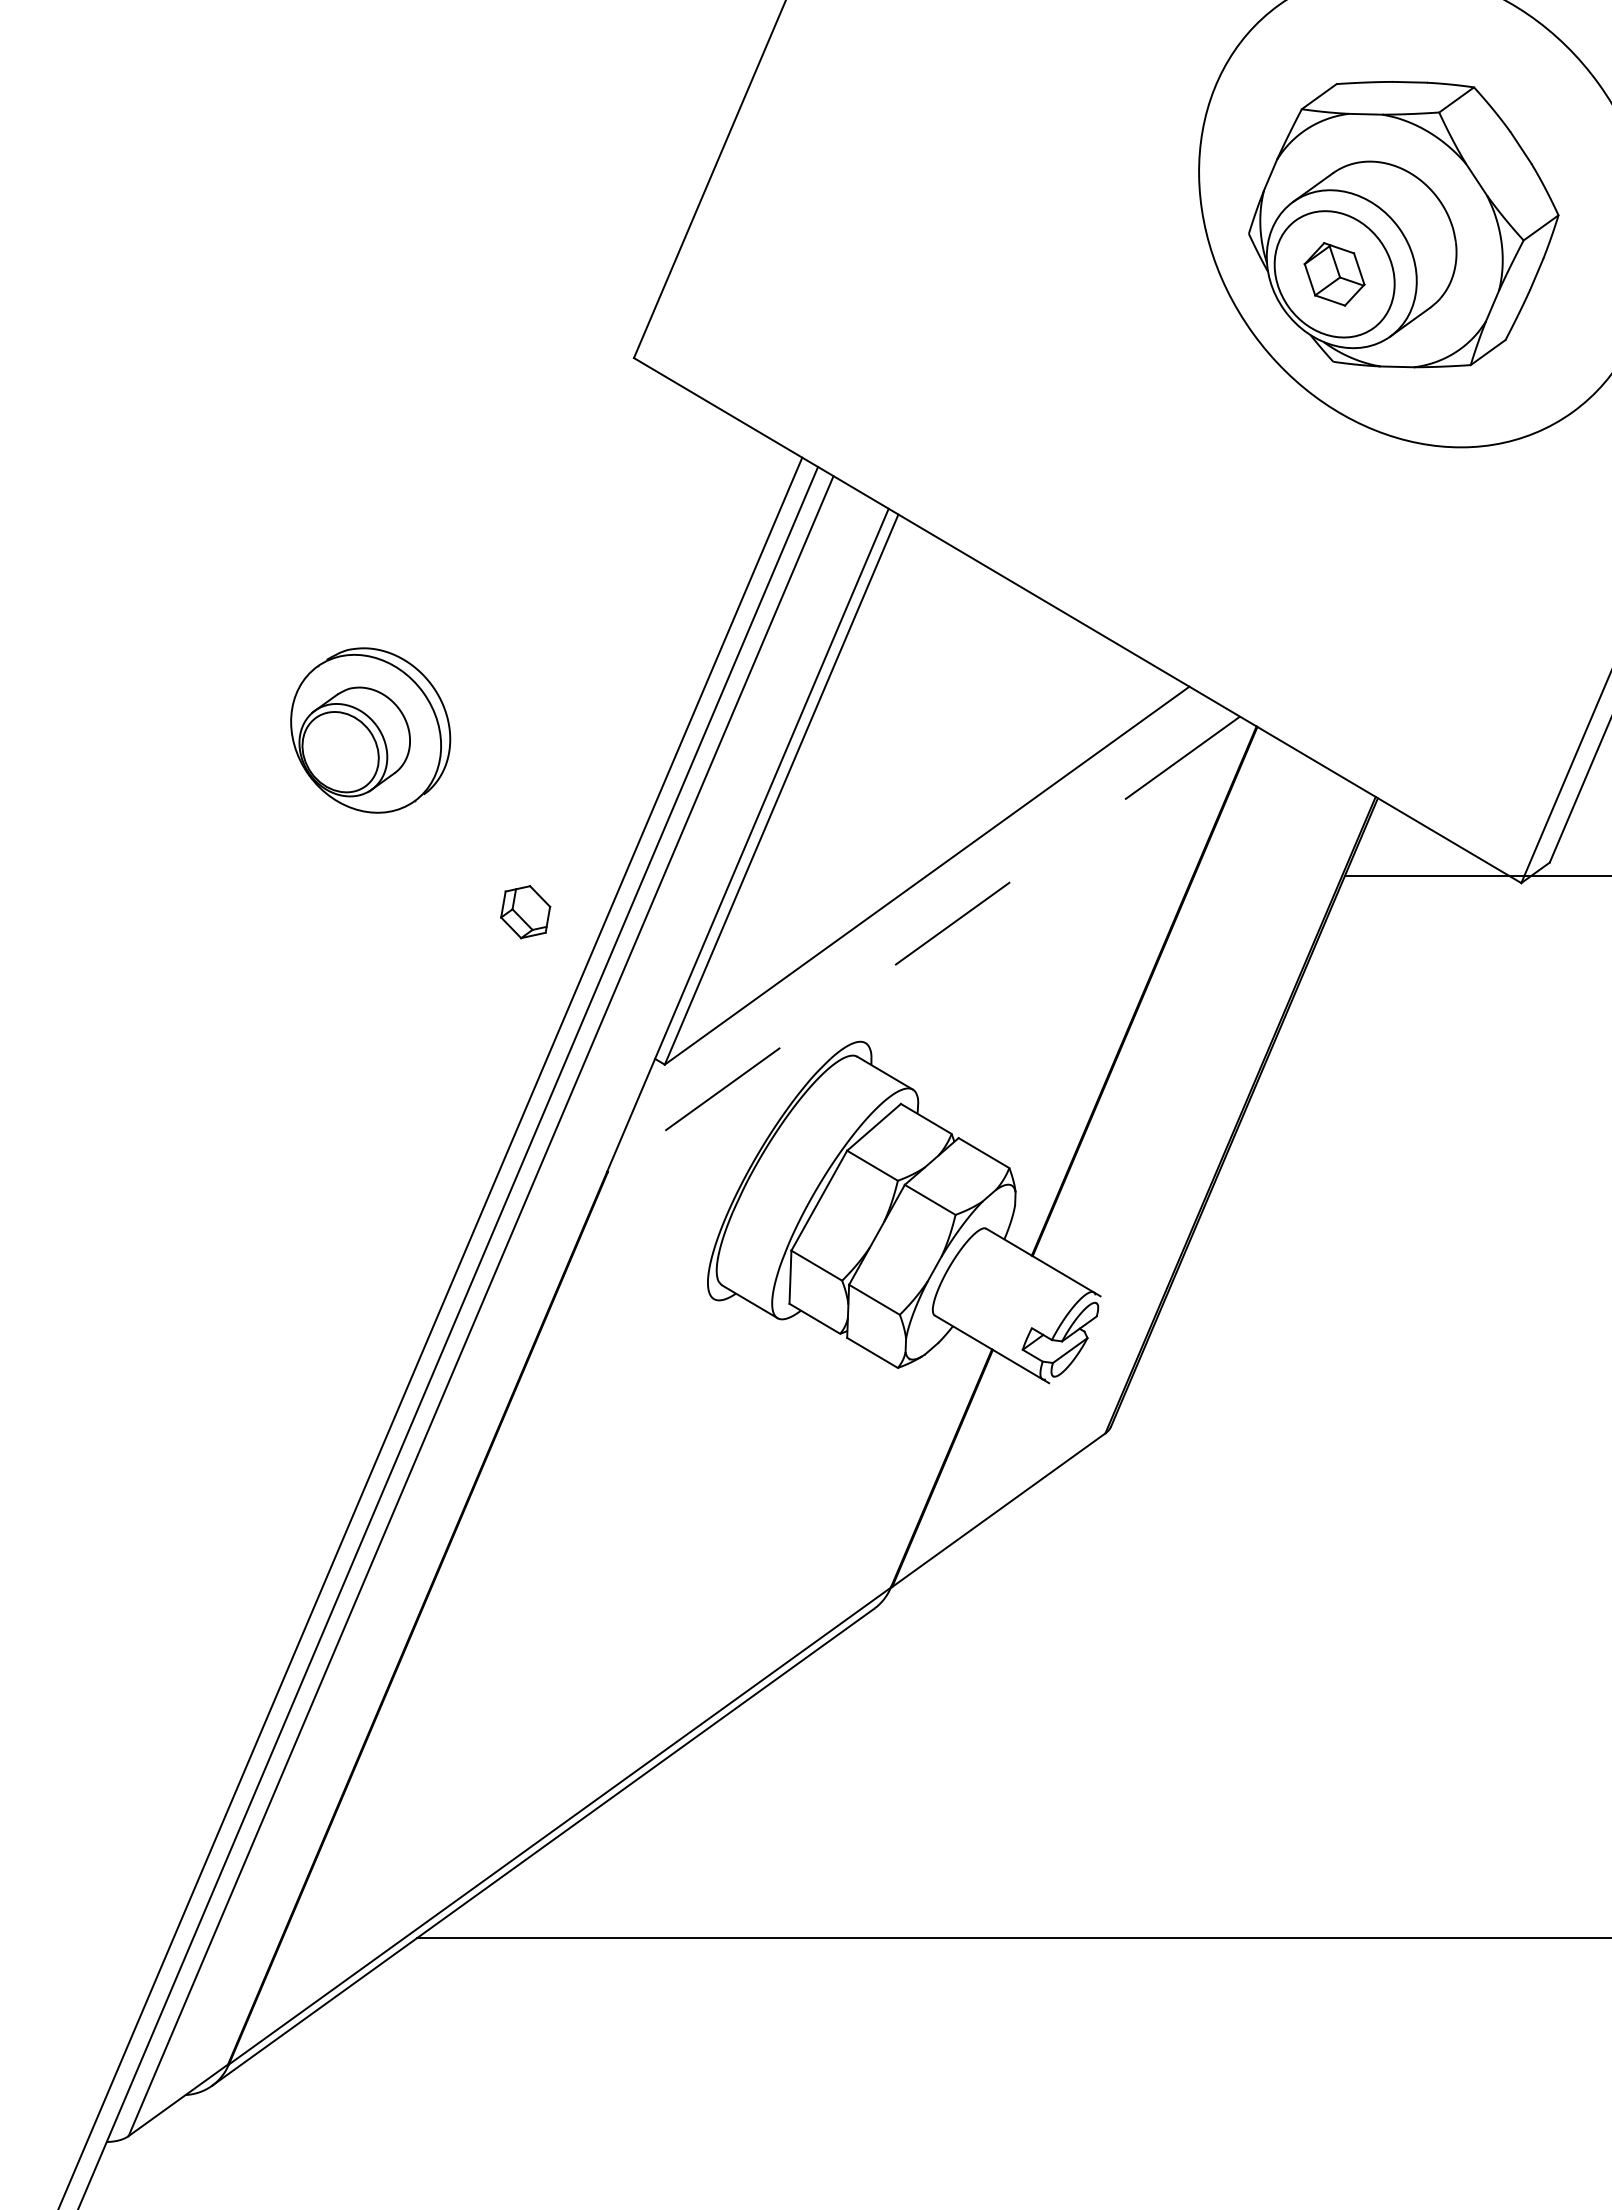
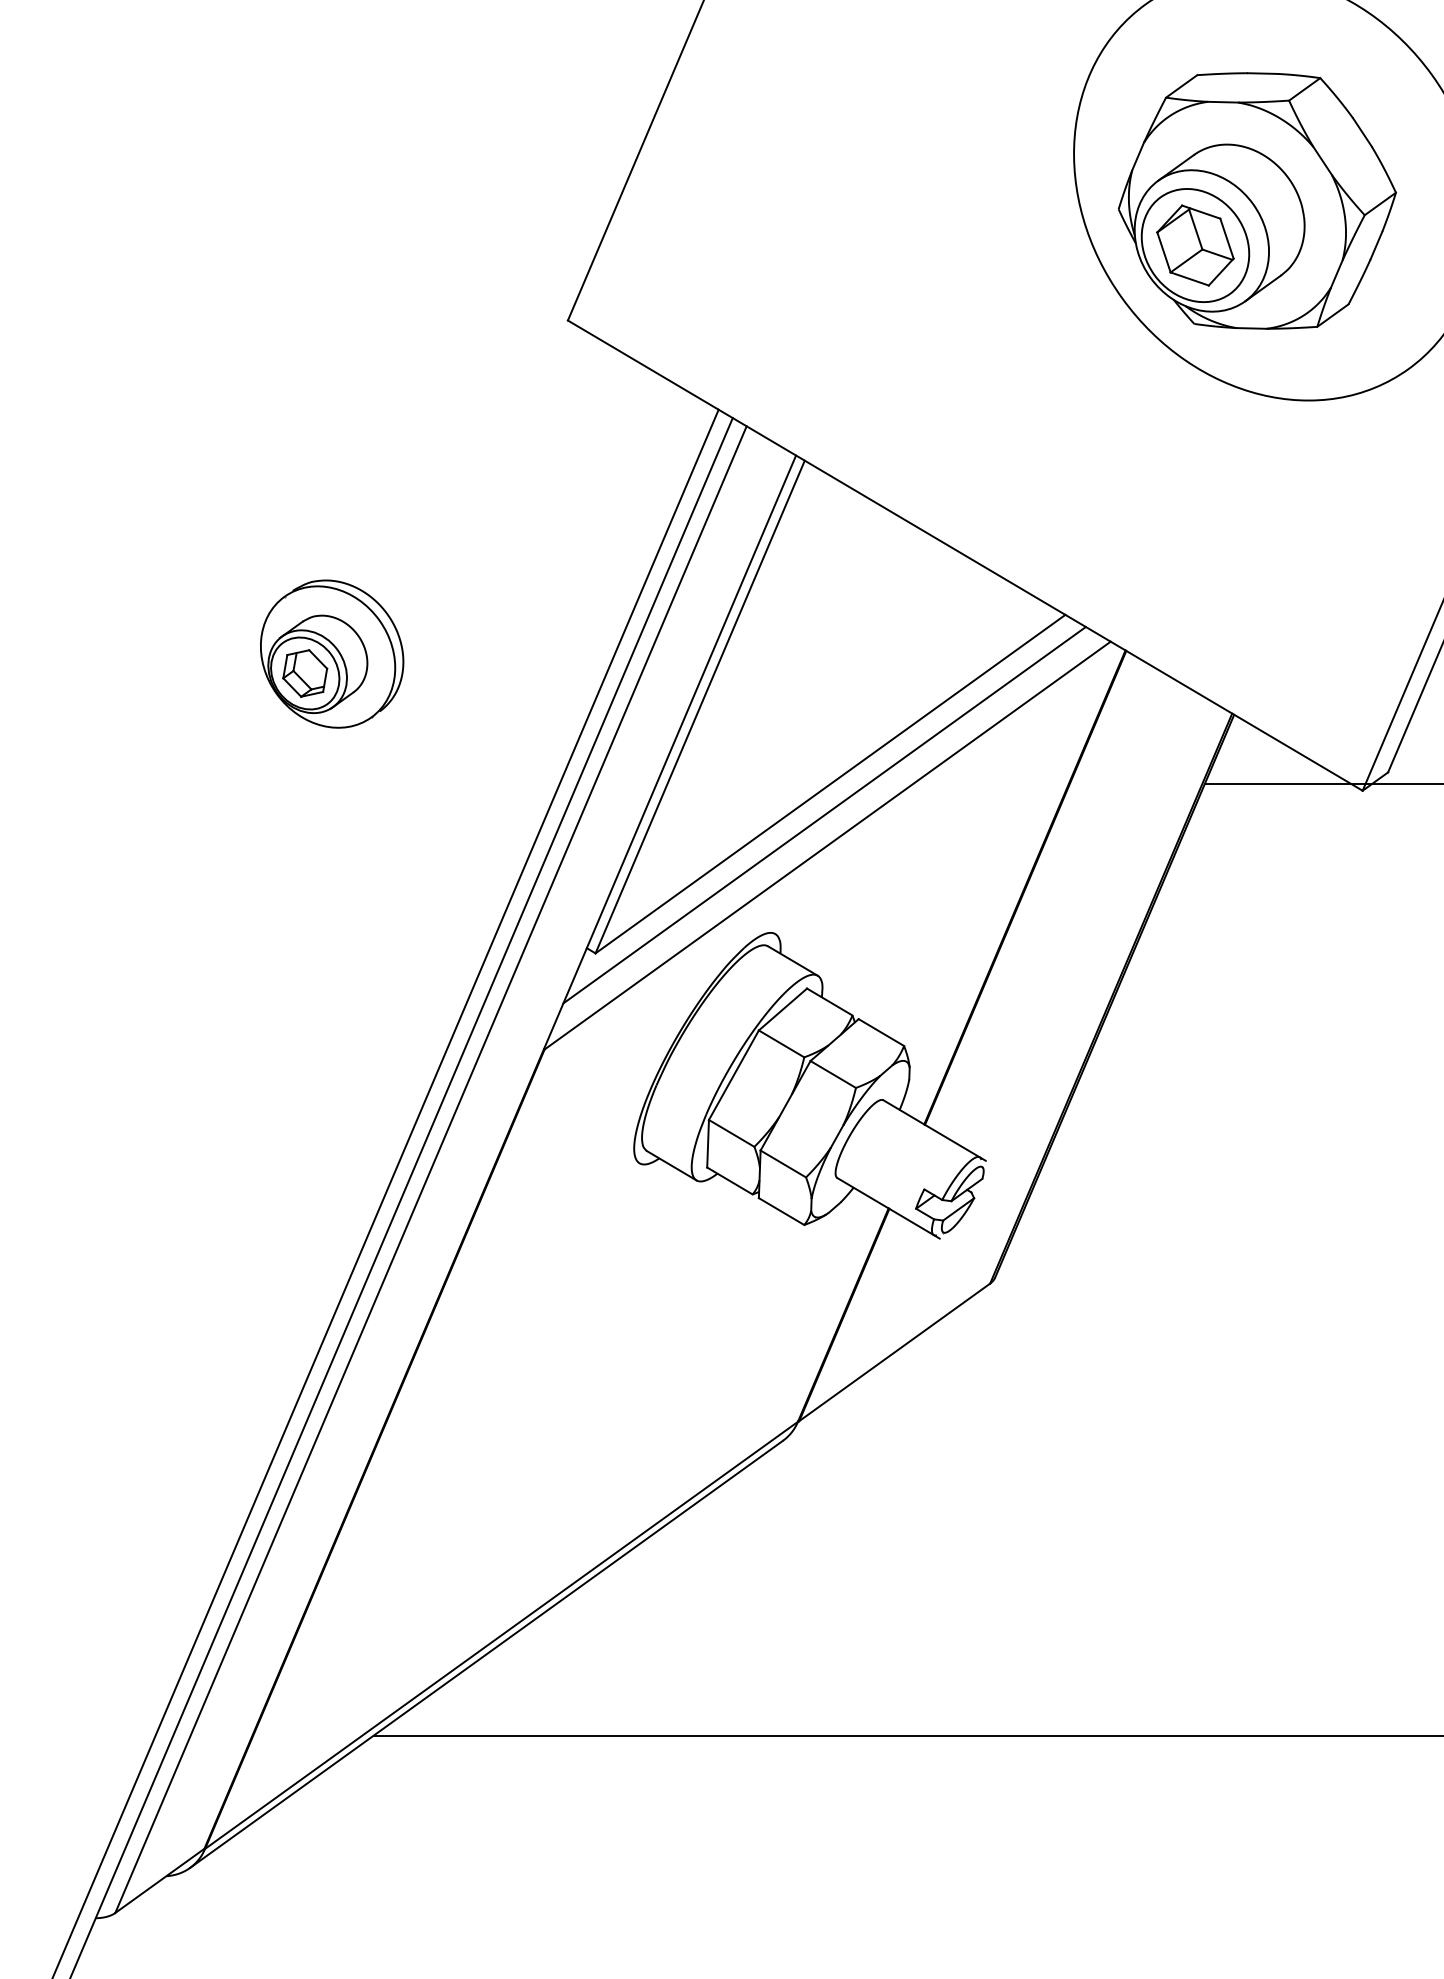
part: (1334, 274) -> (1195, 245), size x1.43
line: (920, 910) -> (824, 815), added
part: (525, 912) -> (305, 673), moved
line: (923, 944) -> (827, 845), dashed -> solid

